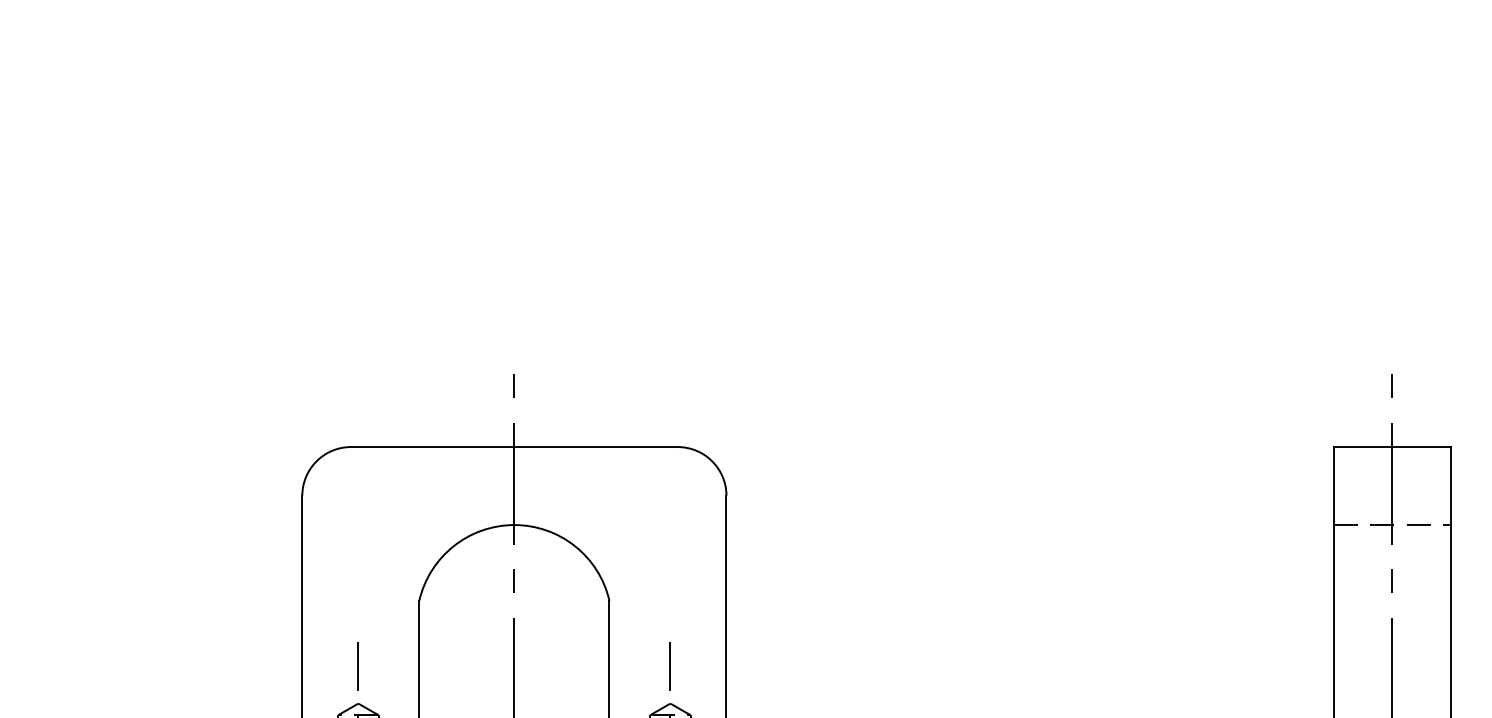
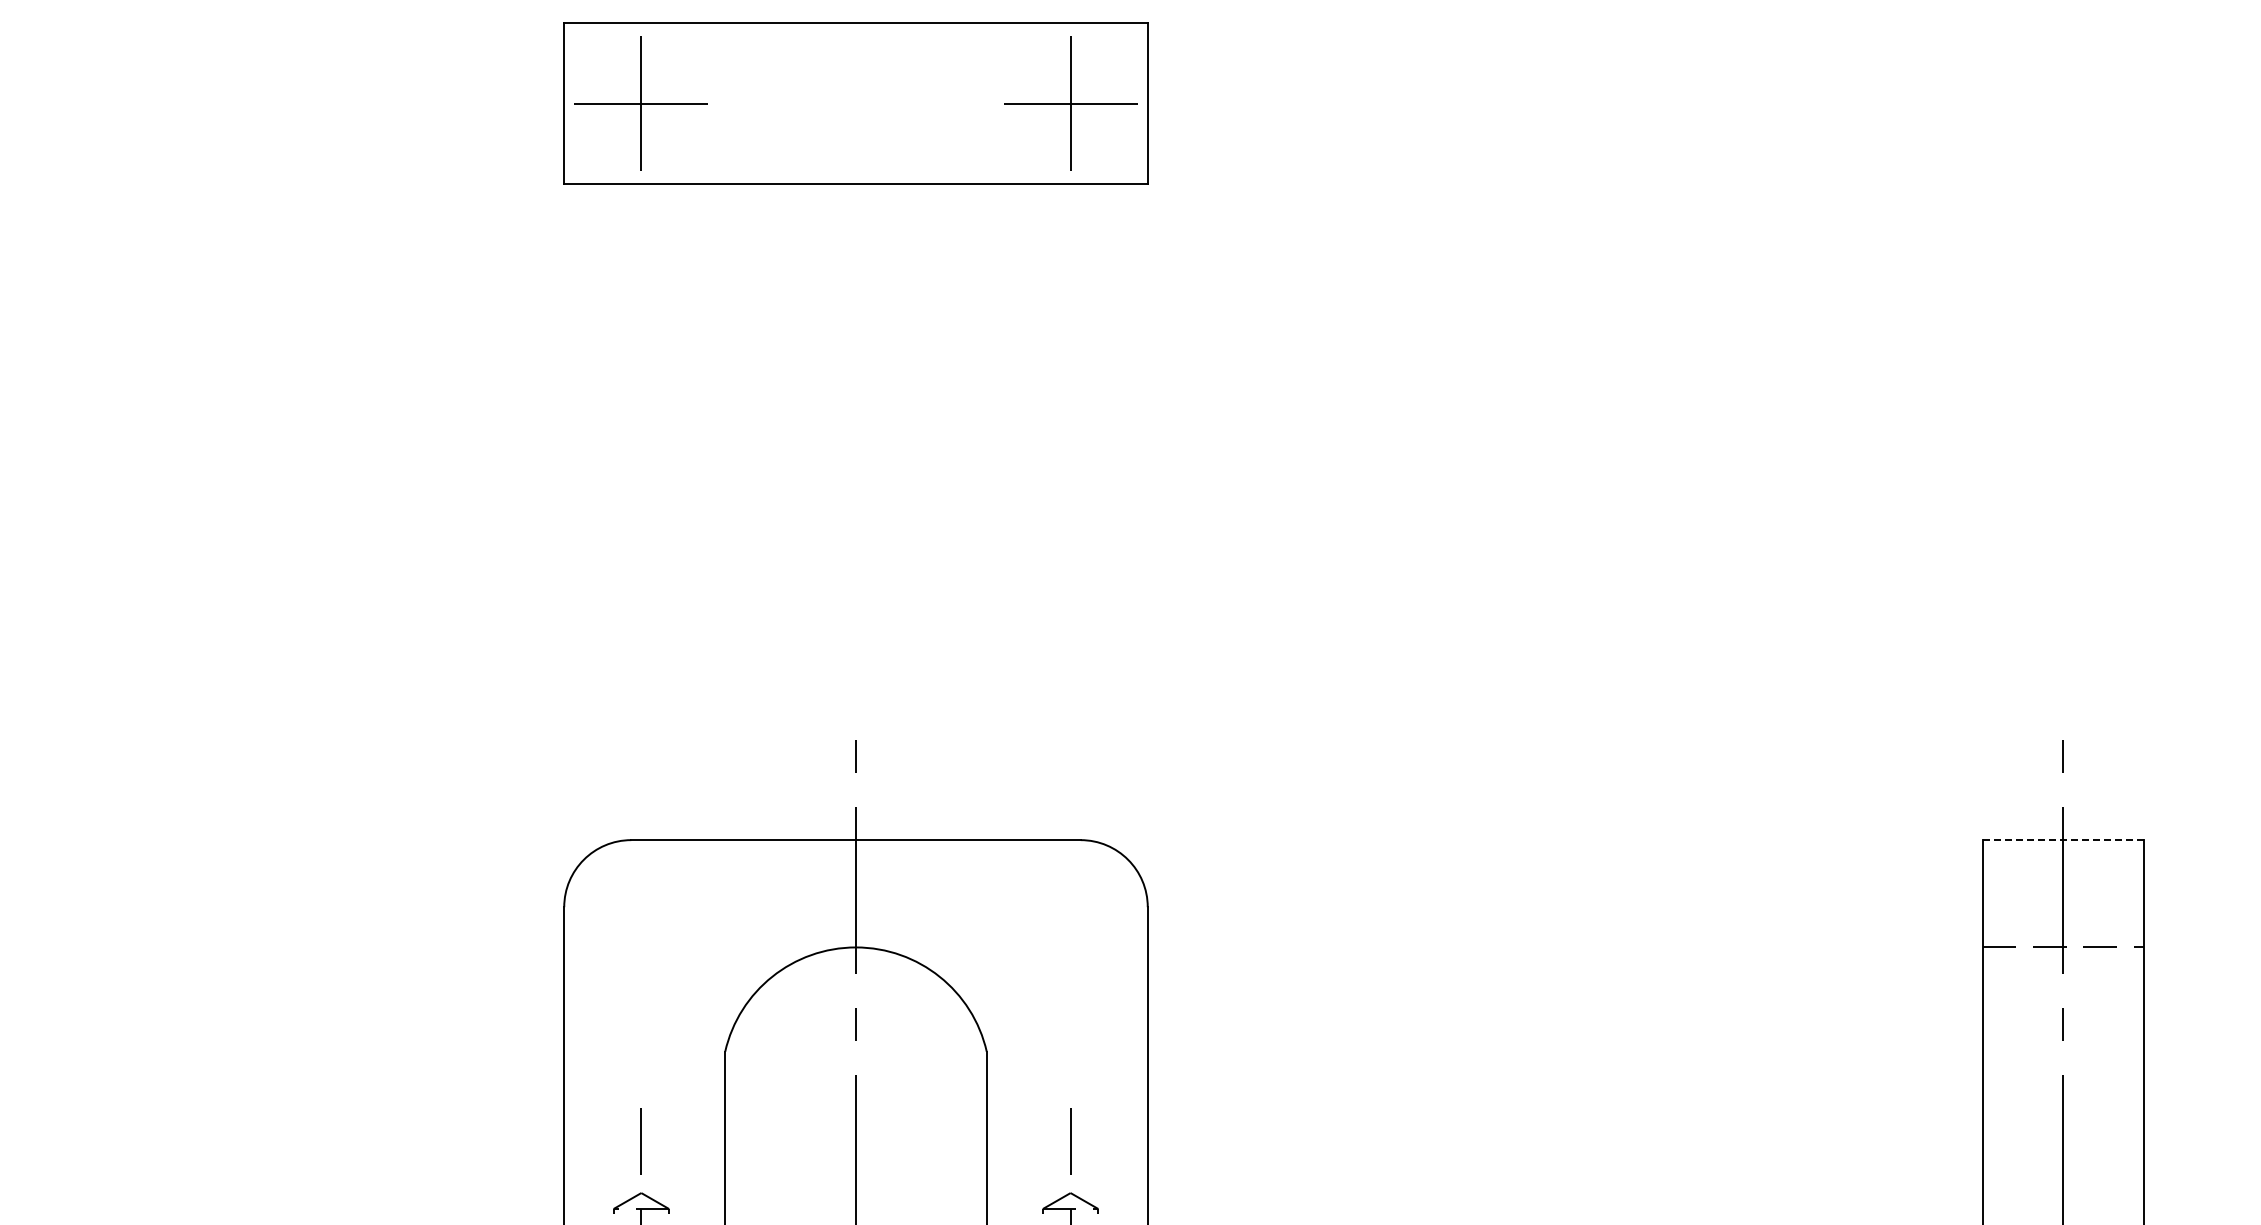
line: (1392, 447) -> (2063, 840), solid -> dashed

